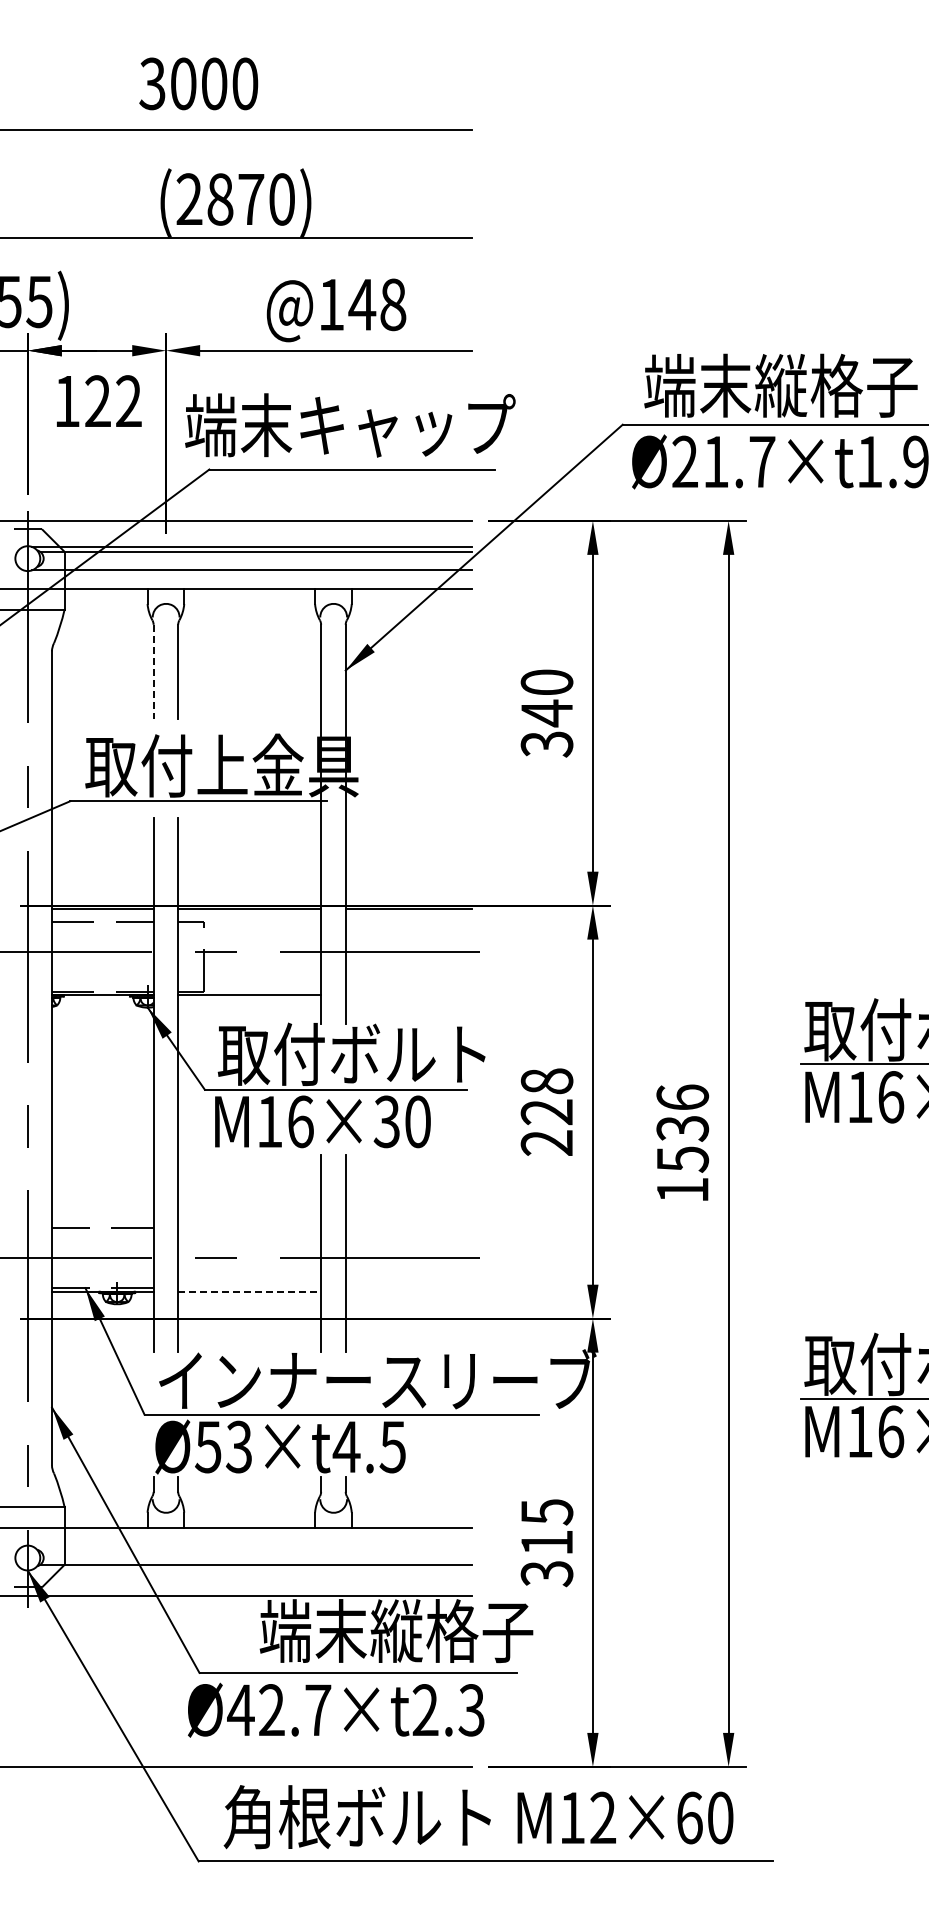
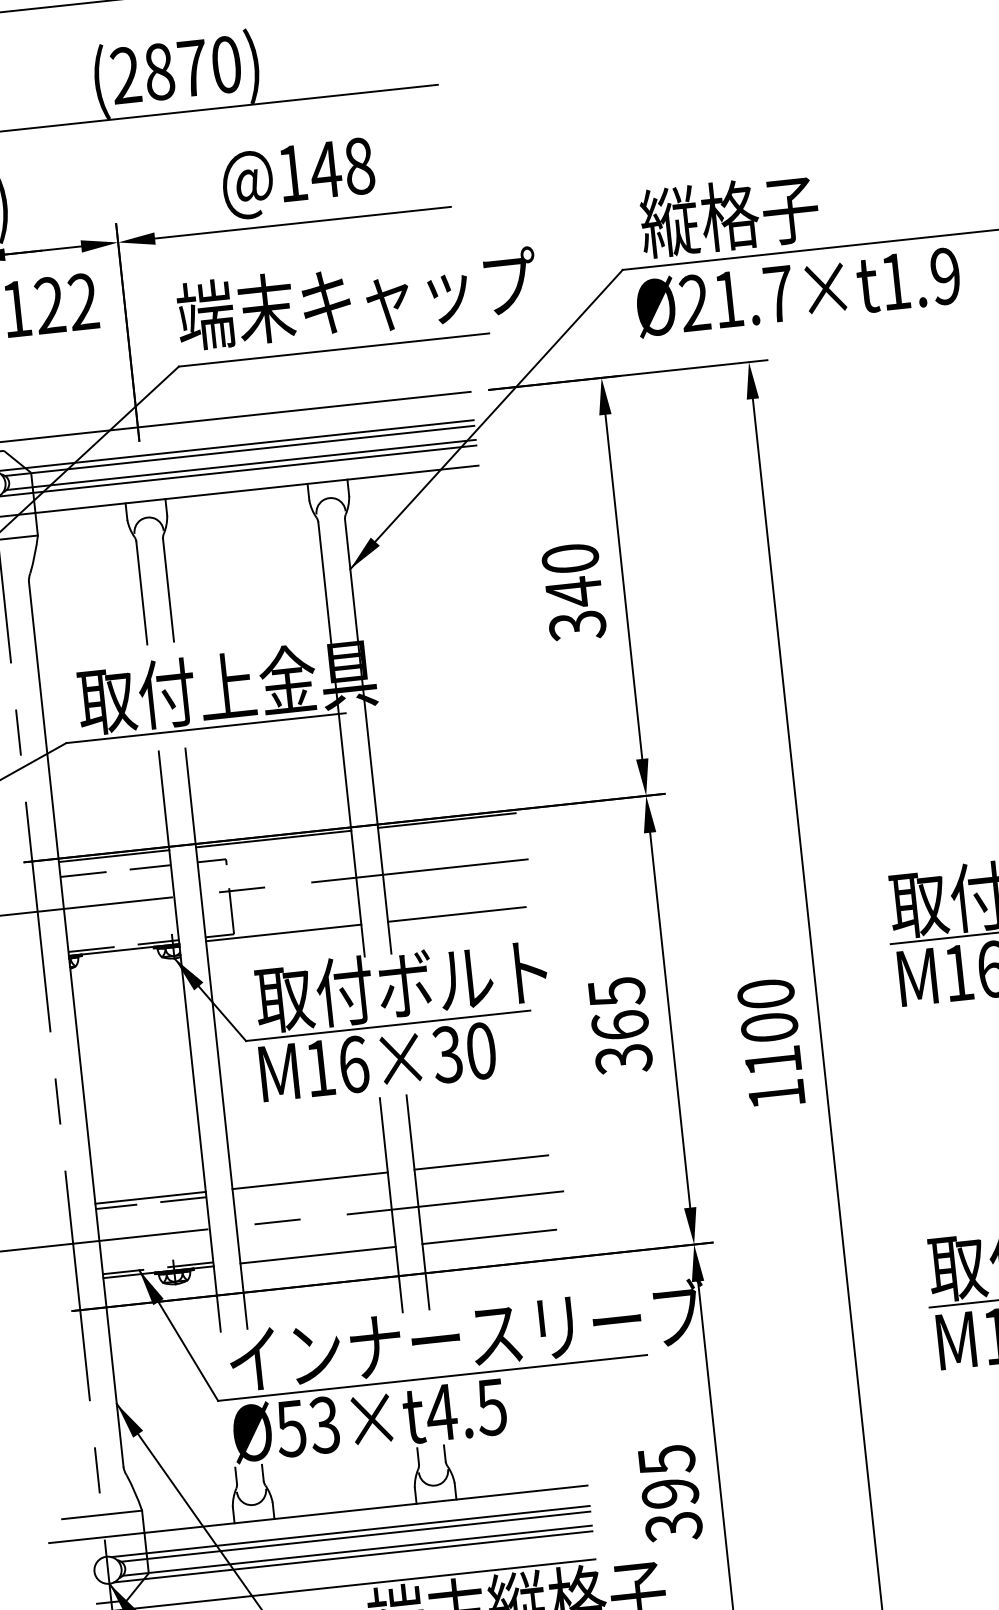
text: (780, 385) -> (789, 208), 端末縦格子 -> 縦格子
text: (350, 425) -> (357, 299), moved
line: (256, 565) -> (241, 465), added
line: (153, 672) -> (141, 593), dashed -> solid
line: (408, 995) -> (456, 914), added
text: (546, 1112) -> (619, 1025), 228 -> 365
text: (682, 1128) -> (769, 1027), 1536 -> 1100
line: (102, 1223) -> (150, 1198), added
line: (249, 1223) -> (310, 1181), added
line: (406, 1223) -> (480, 1162), added
line: (250, 1291) -> (318, 1254), dashed -> solid
line: (406, 1291) -> (488, 1236), added
text: (546, 1542) -> (669, 1493), 315 -> 395
line: (252, 1546) -> (350, 1531), added
line: (256, 1551) -> (355, 1536), added
line: (252, 1569) -> (353, 1556), added

